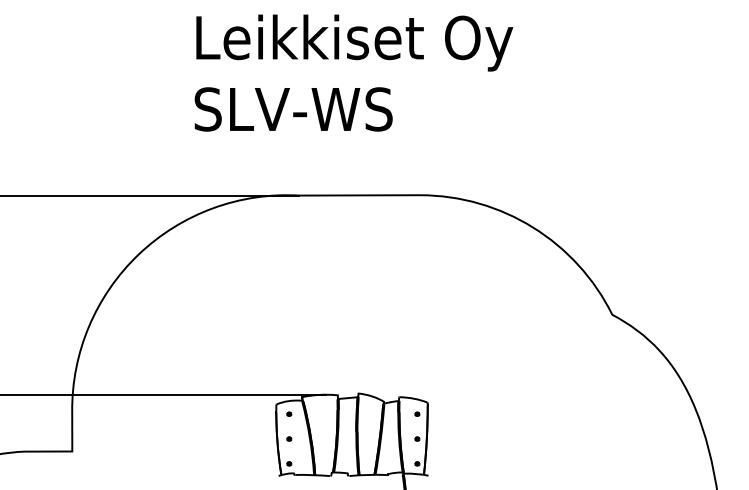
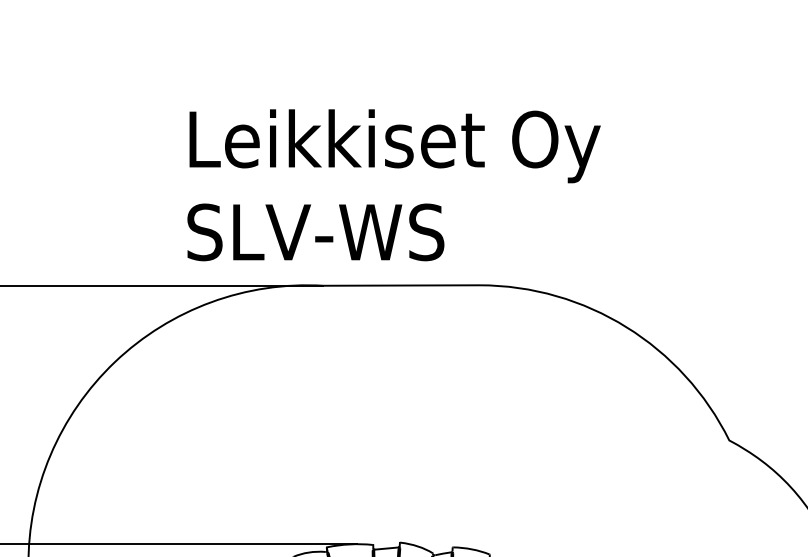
text: (353, 72) -> (393, 184), moved

